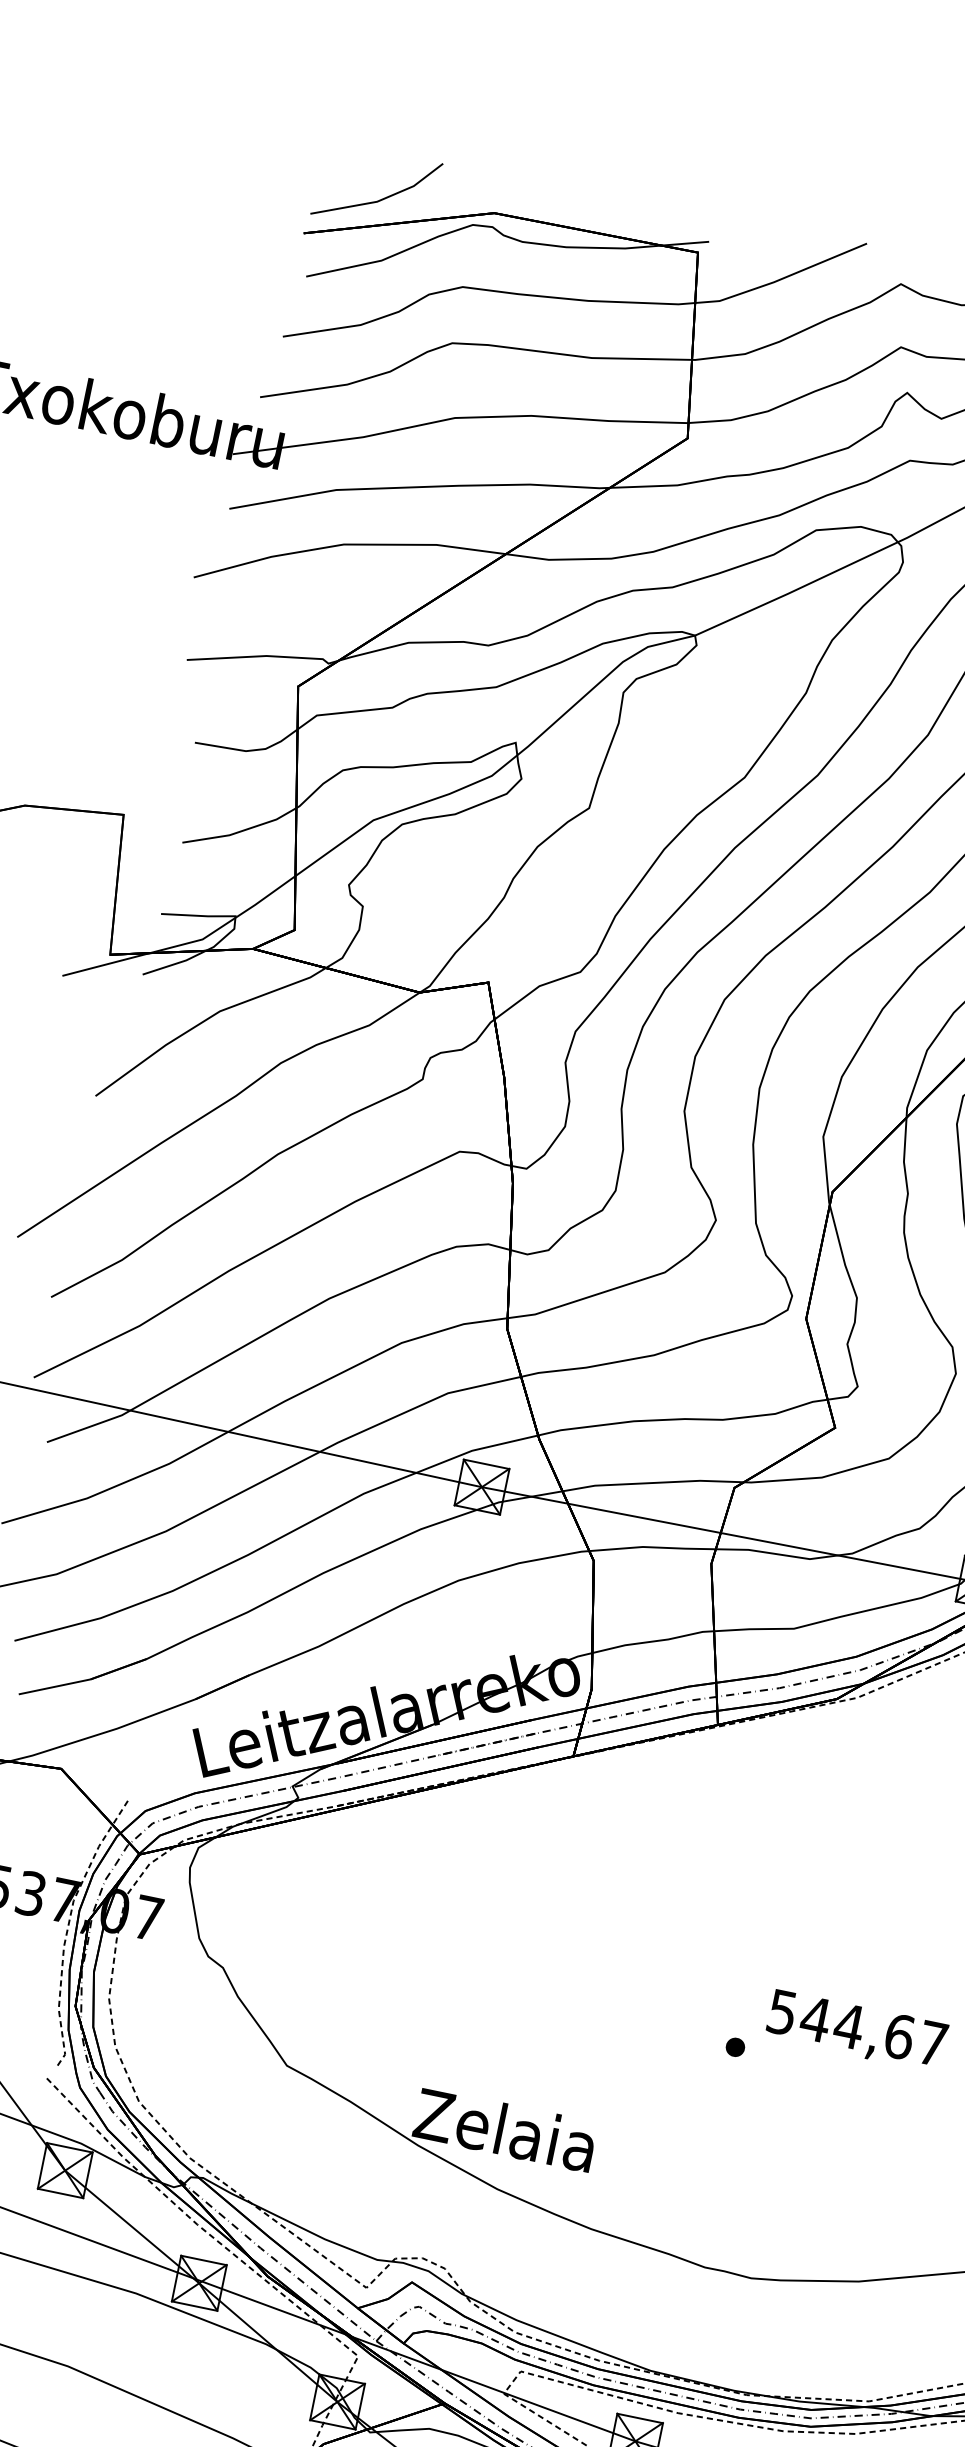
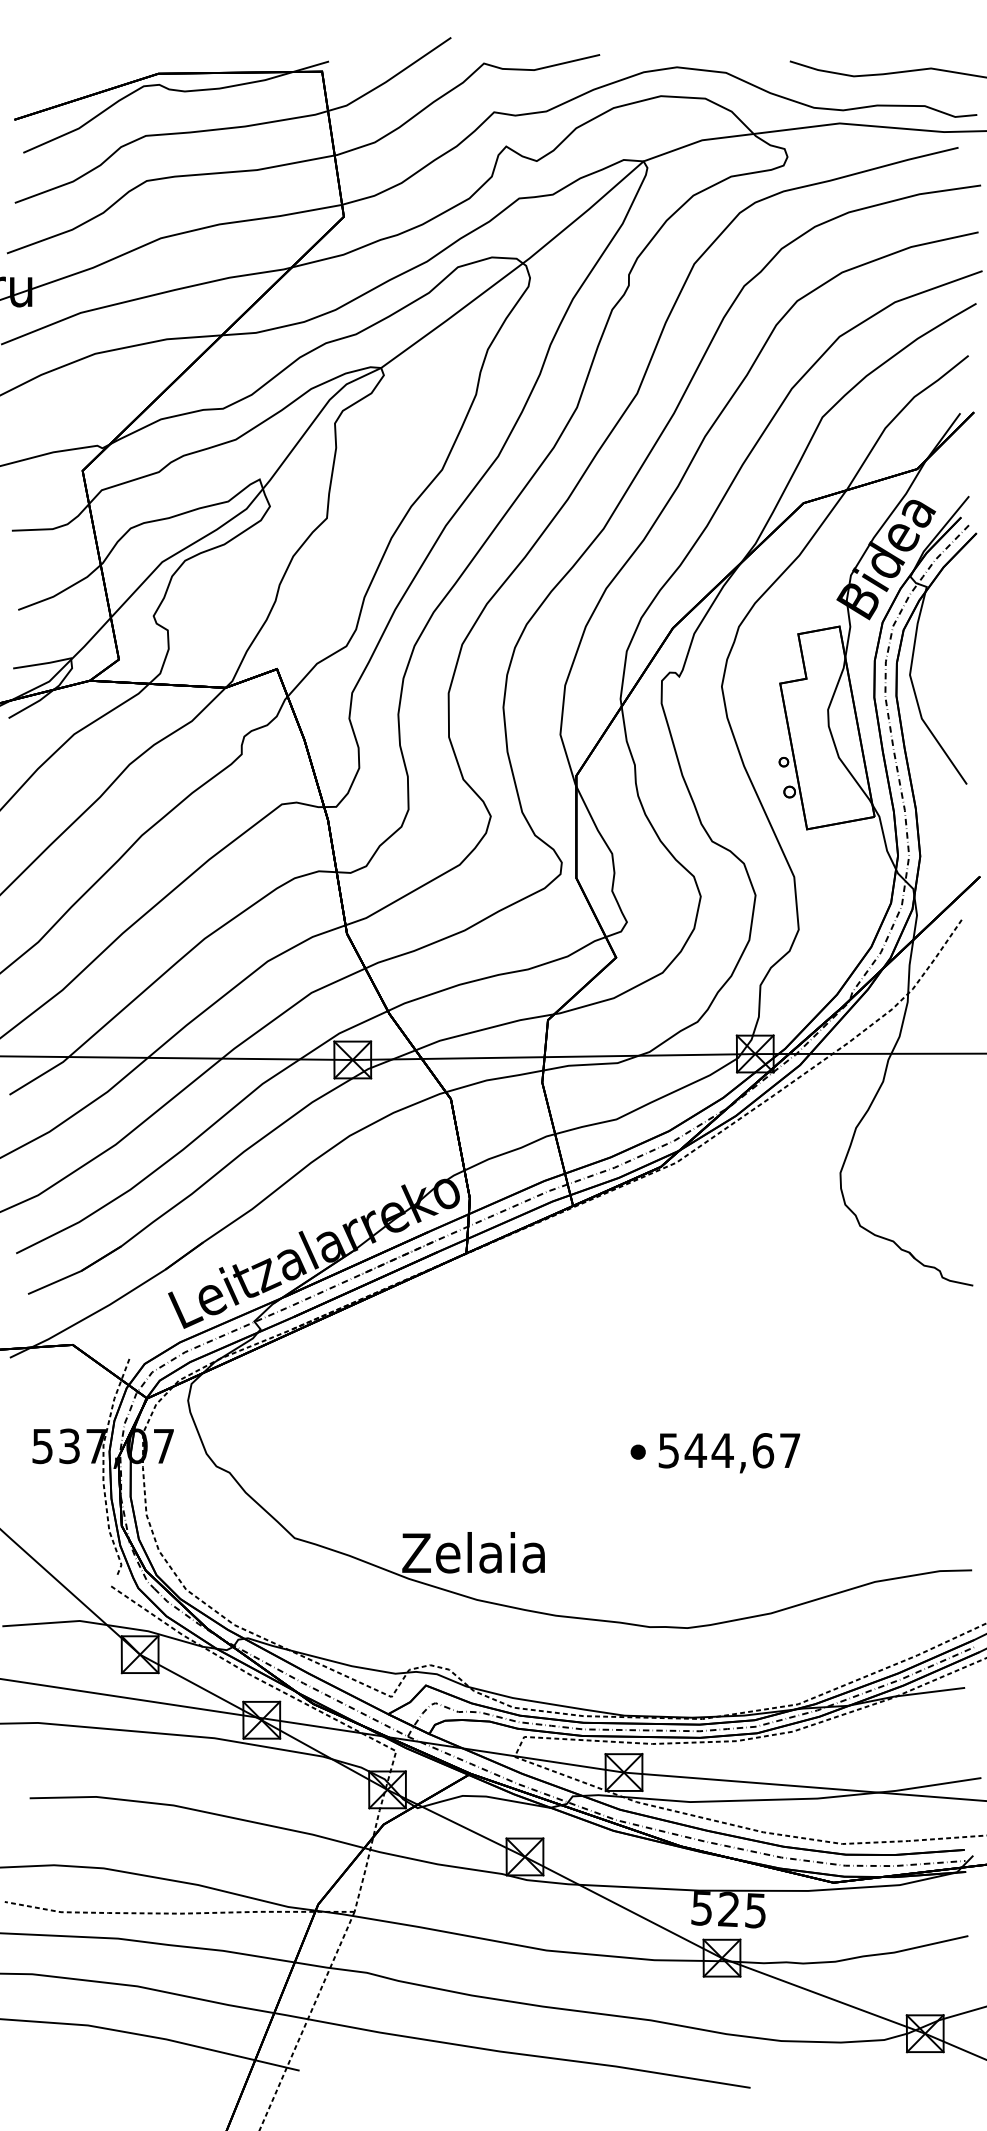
line: (380, 198) -> (68, 80), removed
text: (856, 2031) -> (729, 1453), moved

